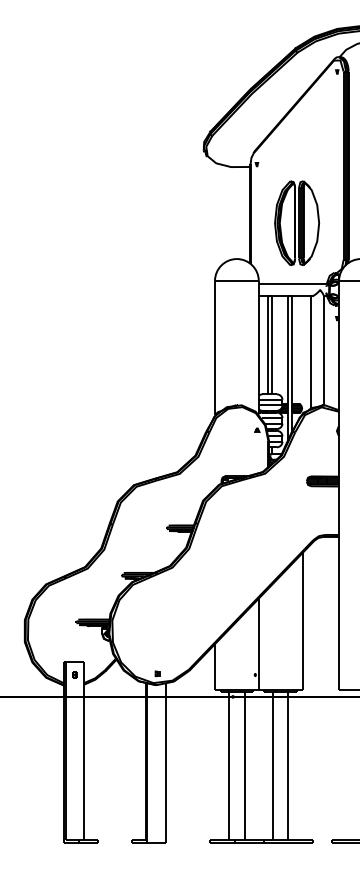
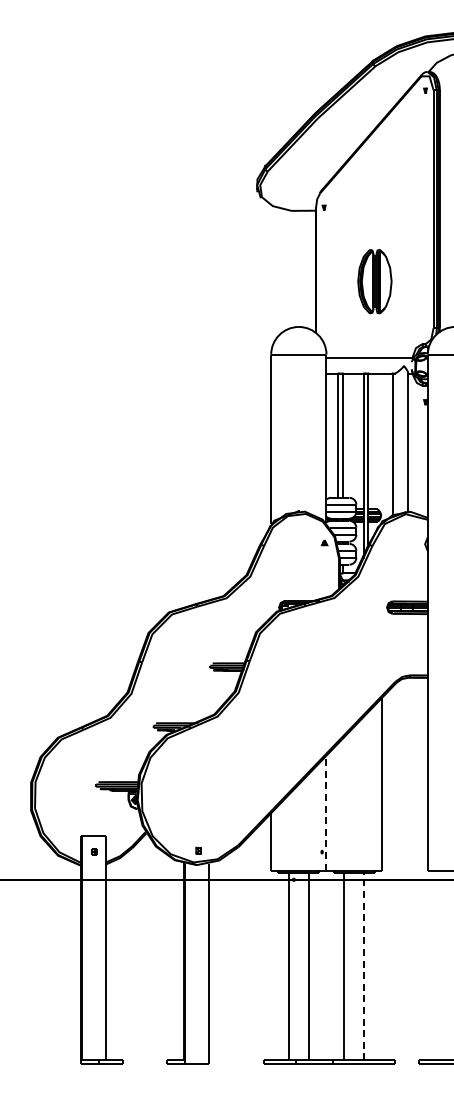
part: (296, 223) -> (374, 281), size x0.6
line: (258, 643) -> (326, 812), solid -> dashed
line: (288, 765) -> (363, 966), solid -> dashed

